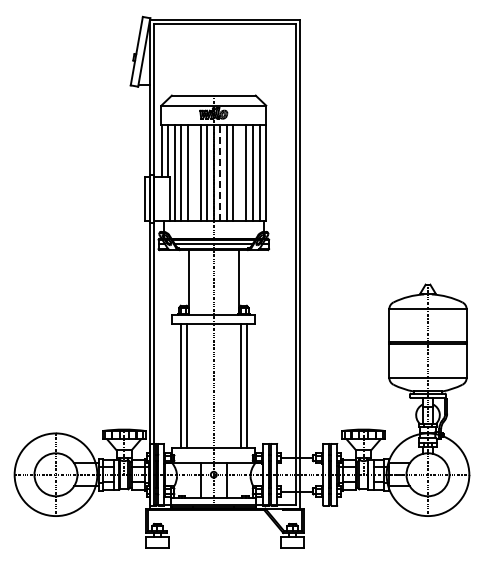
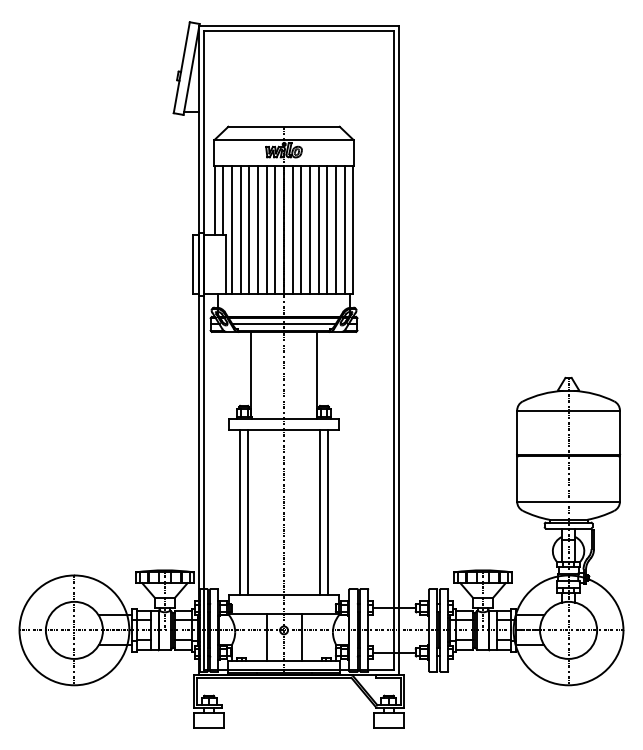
line: (220, 172) -> (292, 228), dashed -> solid
line: (194, 173) -> (258, 230), added
line: (239, 173) -> (318, 230), added

